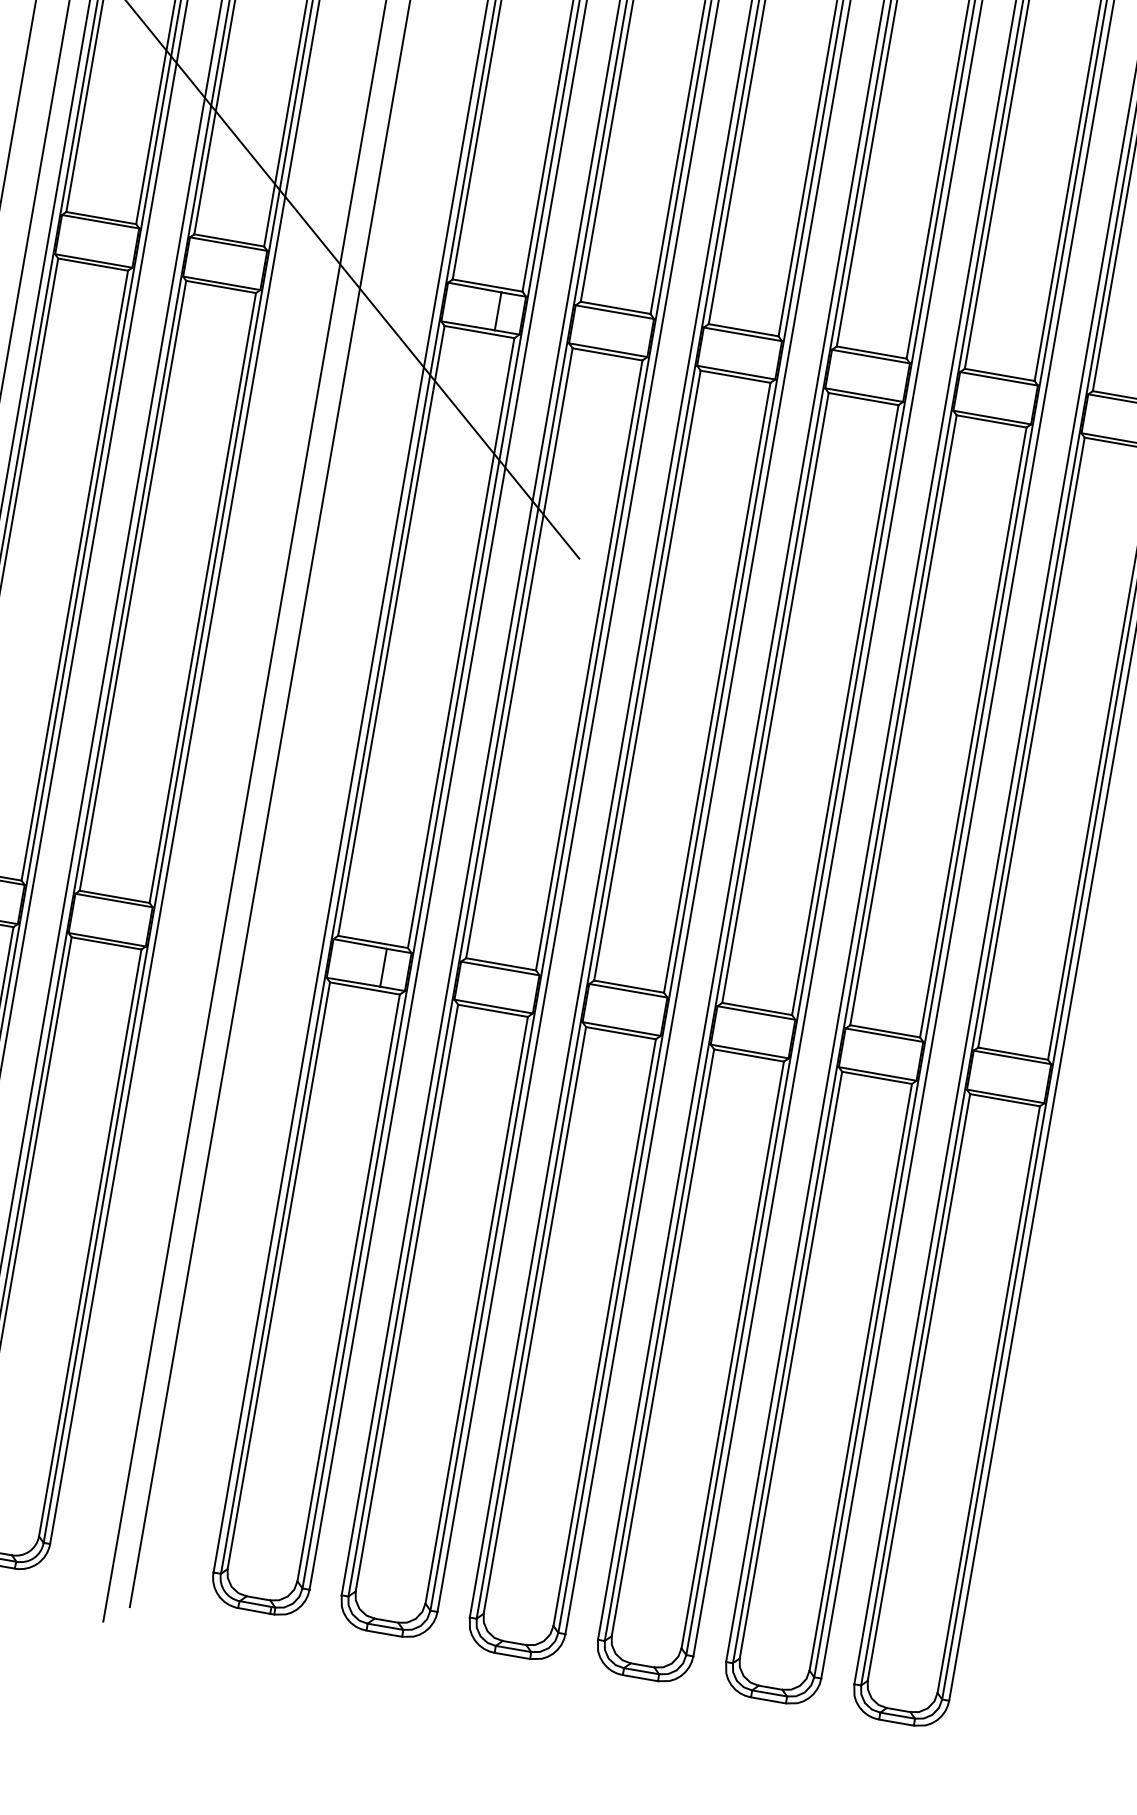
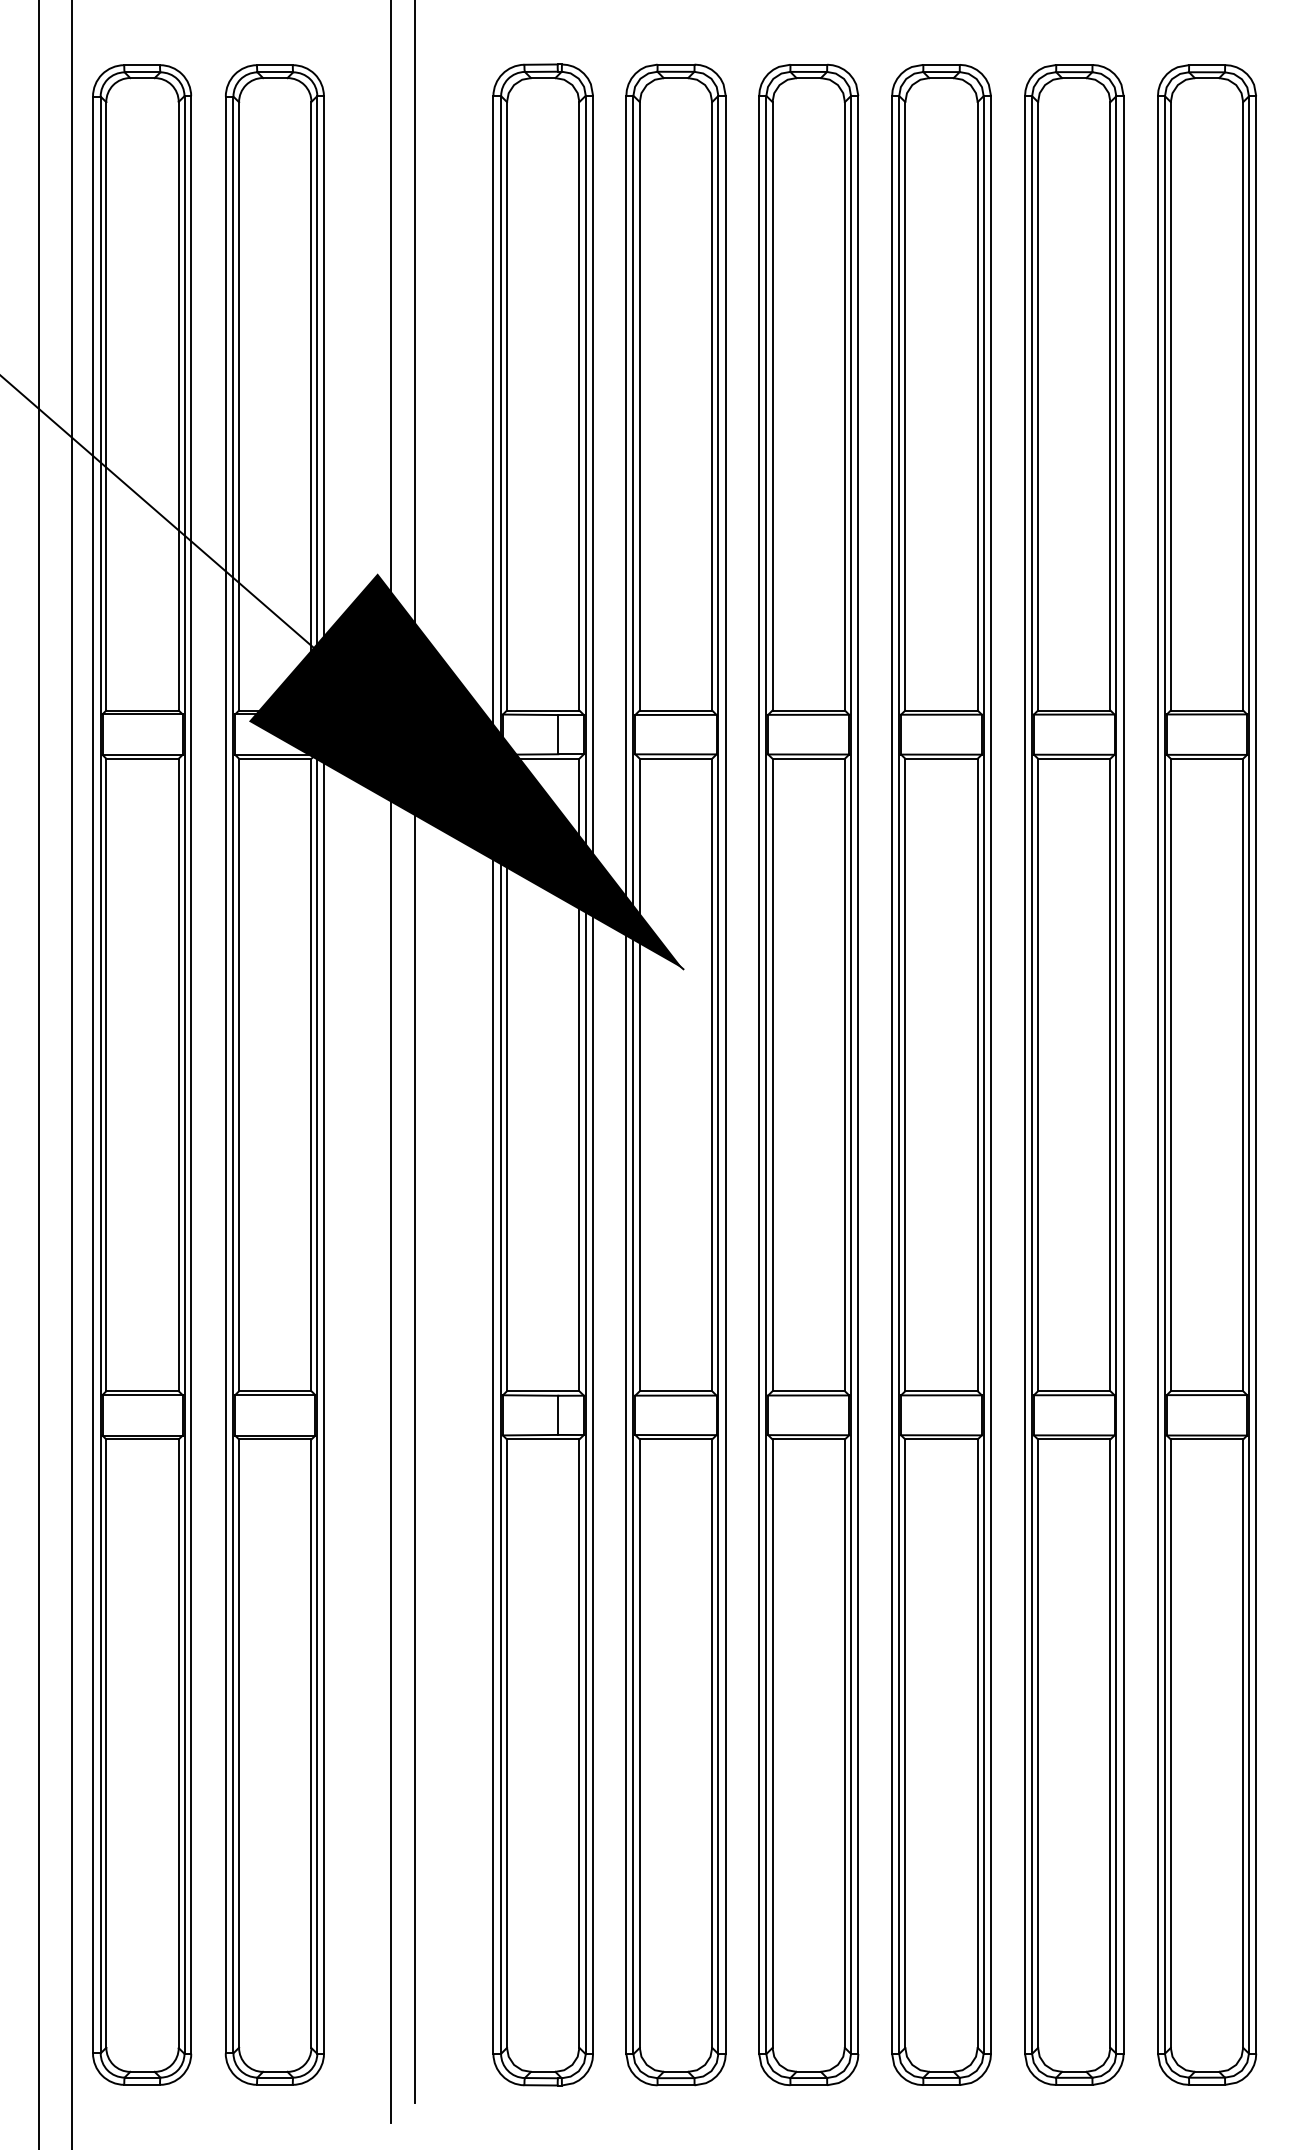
fill: (402, 331) -> (465, 771), added

